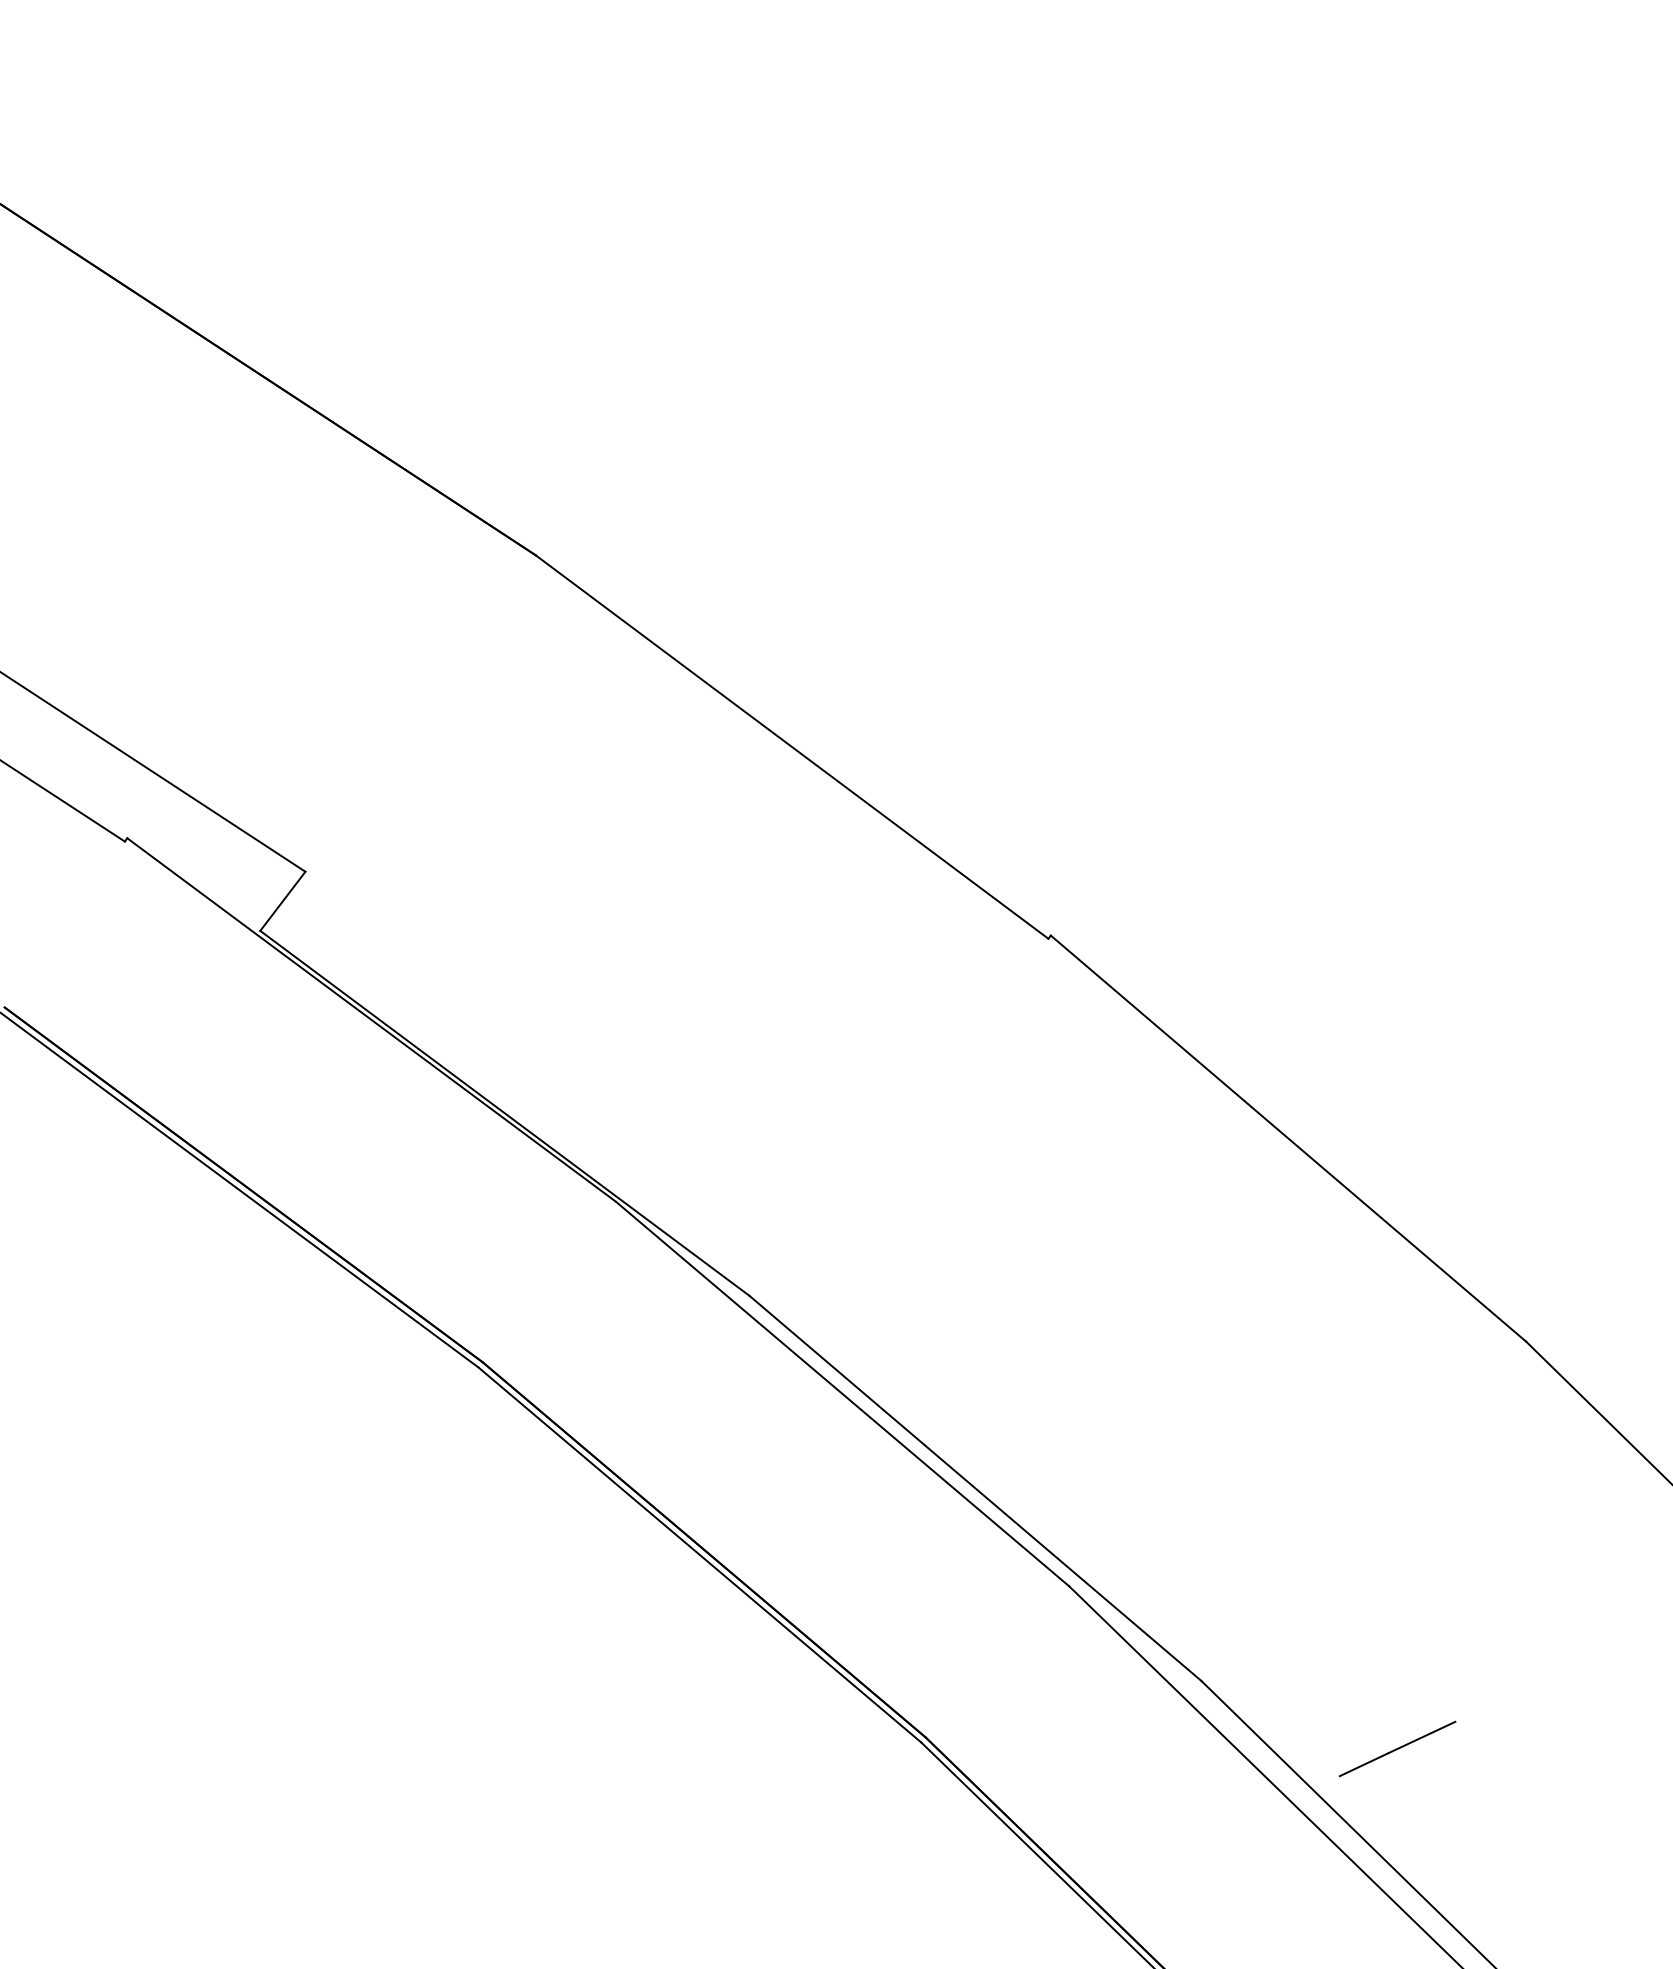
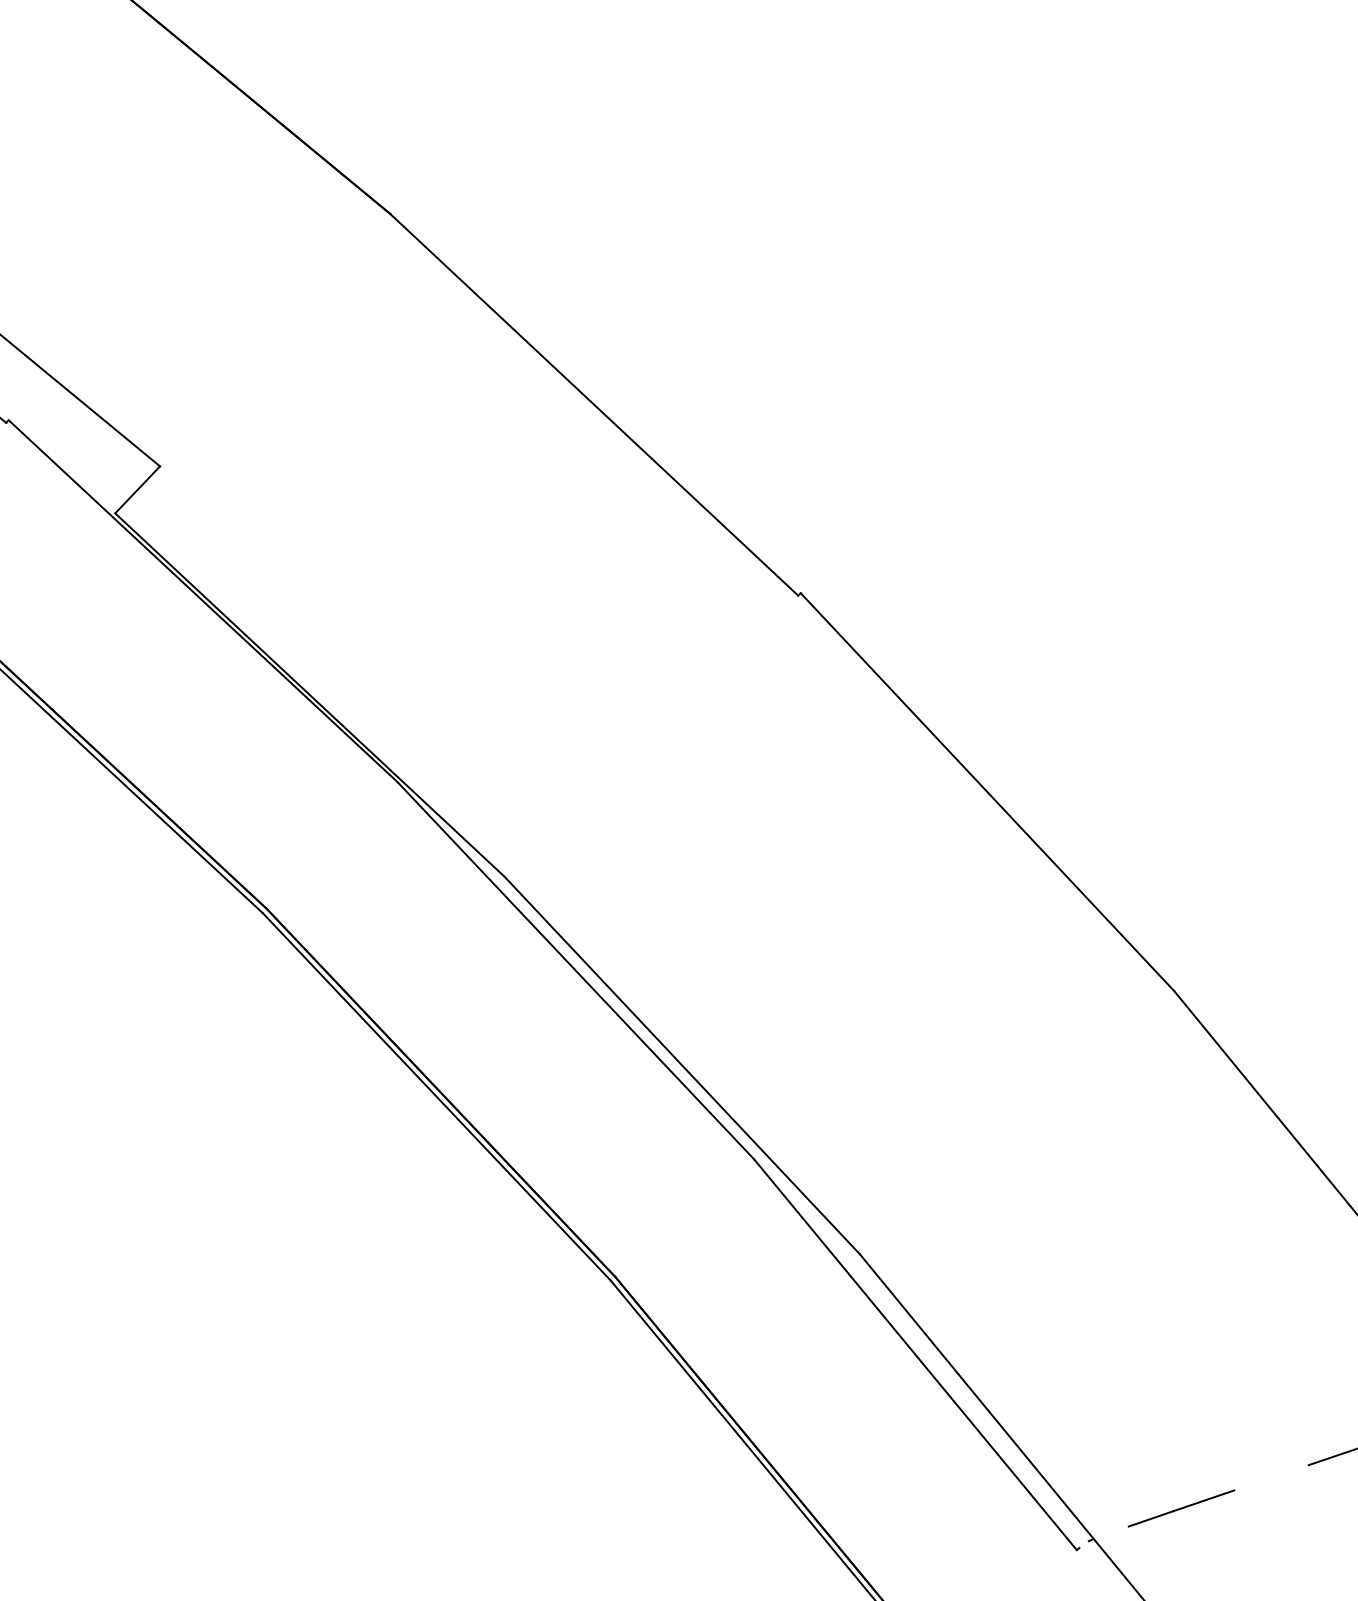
line: (1397, 1748) -> (1181, 1508), moved

